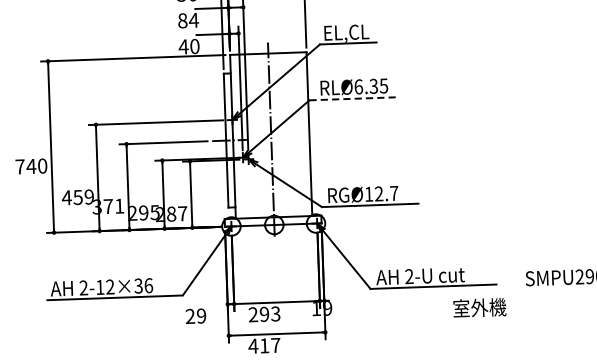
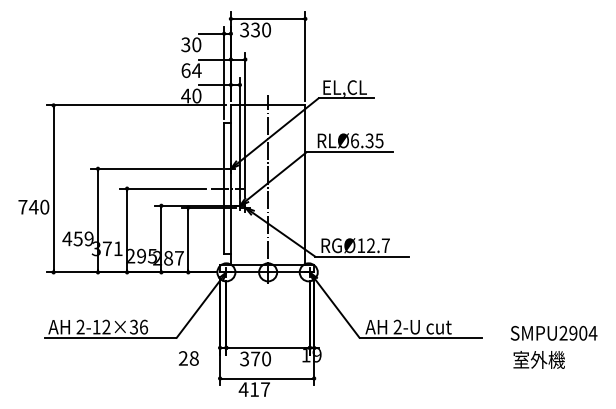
text: (182, 20) -> (185, 70), 84 -> 64
line: (354, 98) -> (350, 152), dashed -> solid
text: (479, 307) -> (538, 359), moved
text: (264, 313) -> (255, 358), 293 -> 370
text: (200, 316) -> (193, 358), 29 -> 28

